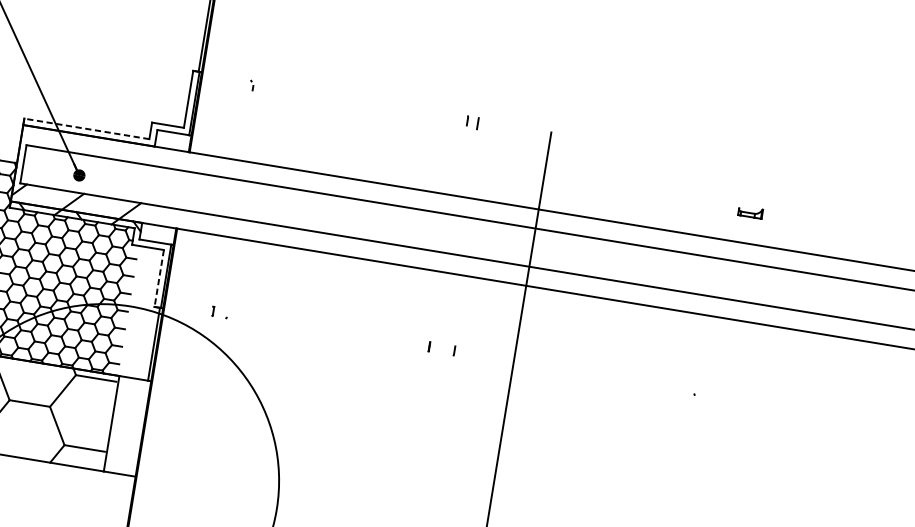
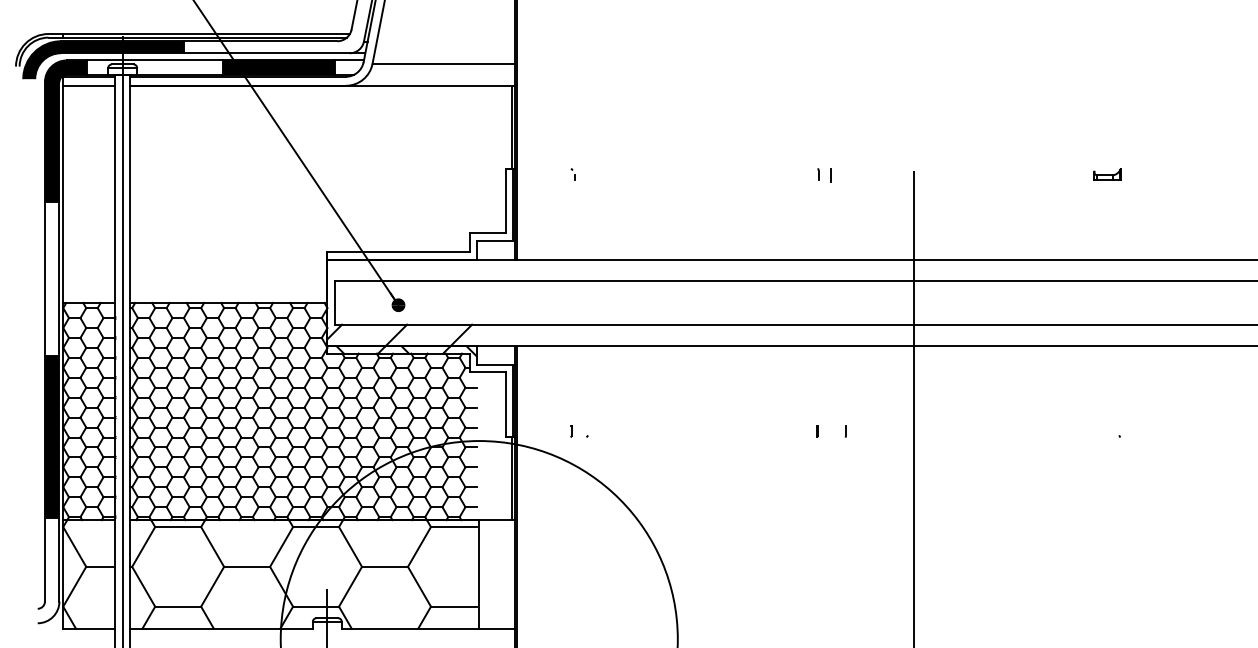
line: (86, 128) -> (397, 252), dashed -> solid
part: (750, 212) -> (1107, 174), moved
line: (158, 279) -> (505, 405), dashed -> solid

